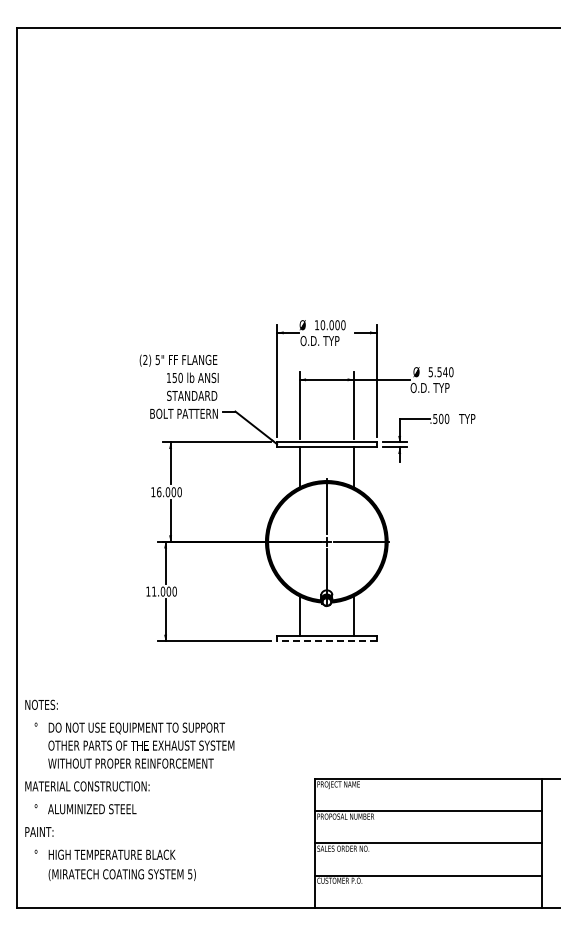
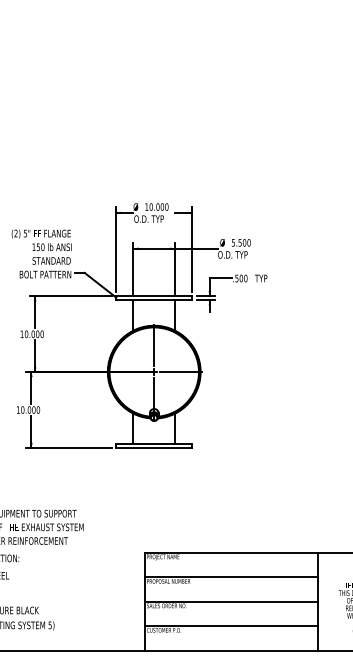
text: (445, 372) -> (244, 243), 5.540 -> 5.500
text: (159, 491) -> (26, 333), 16.000 -> 10.000
text: (154, 591) -> (22, 409), 11.000 -> 10.000
line: (326, 641) -> (153, 448), dashed -> solid

